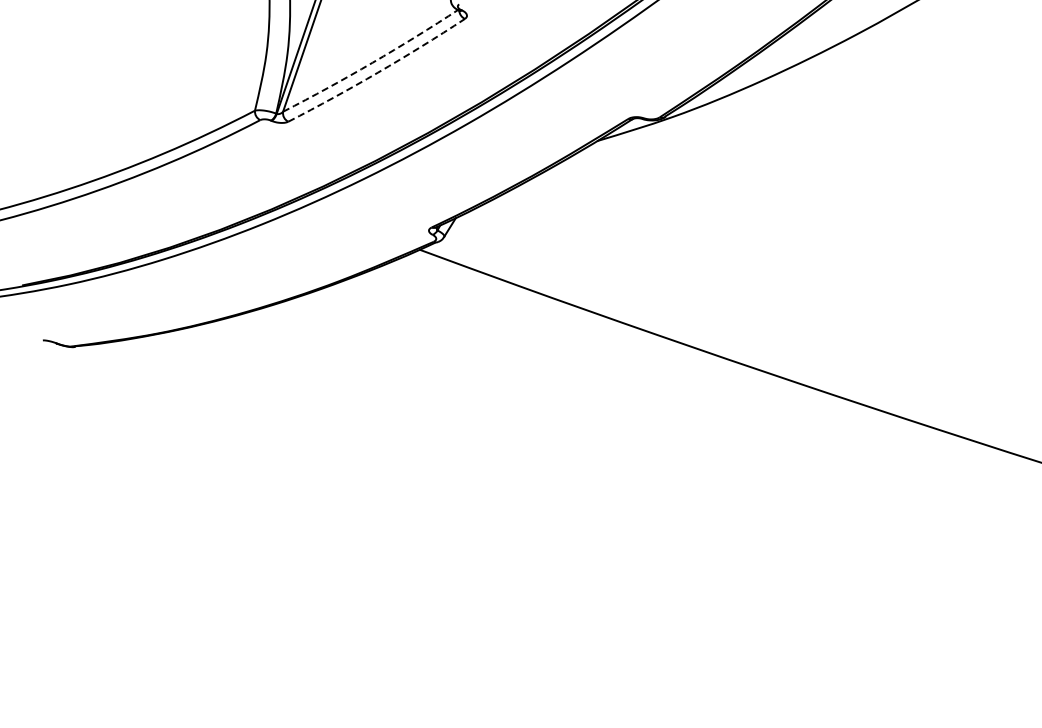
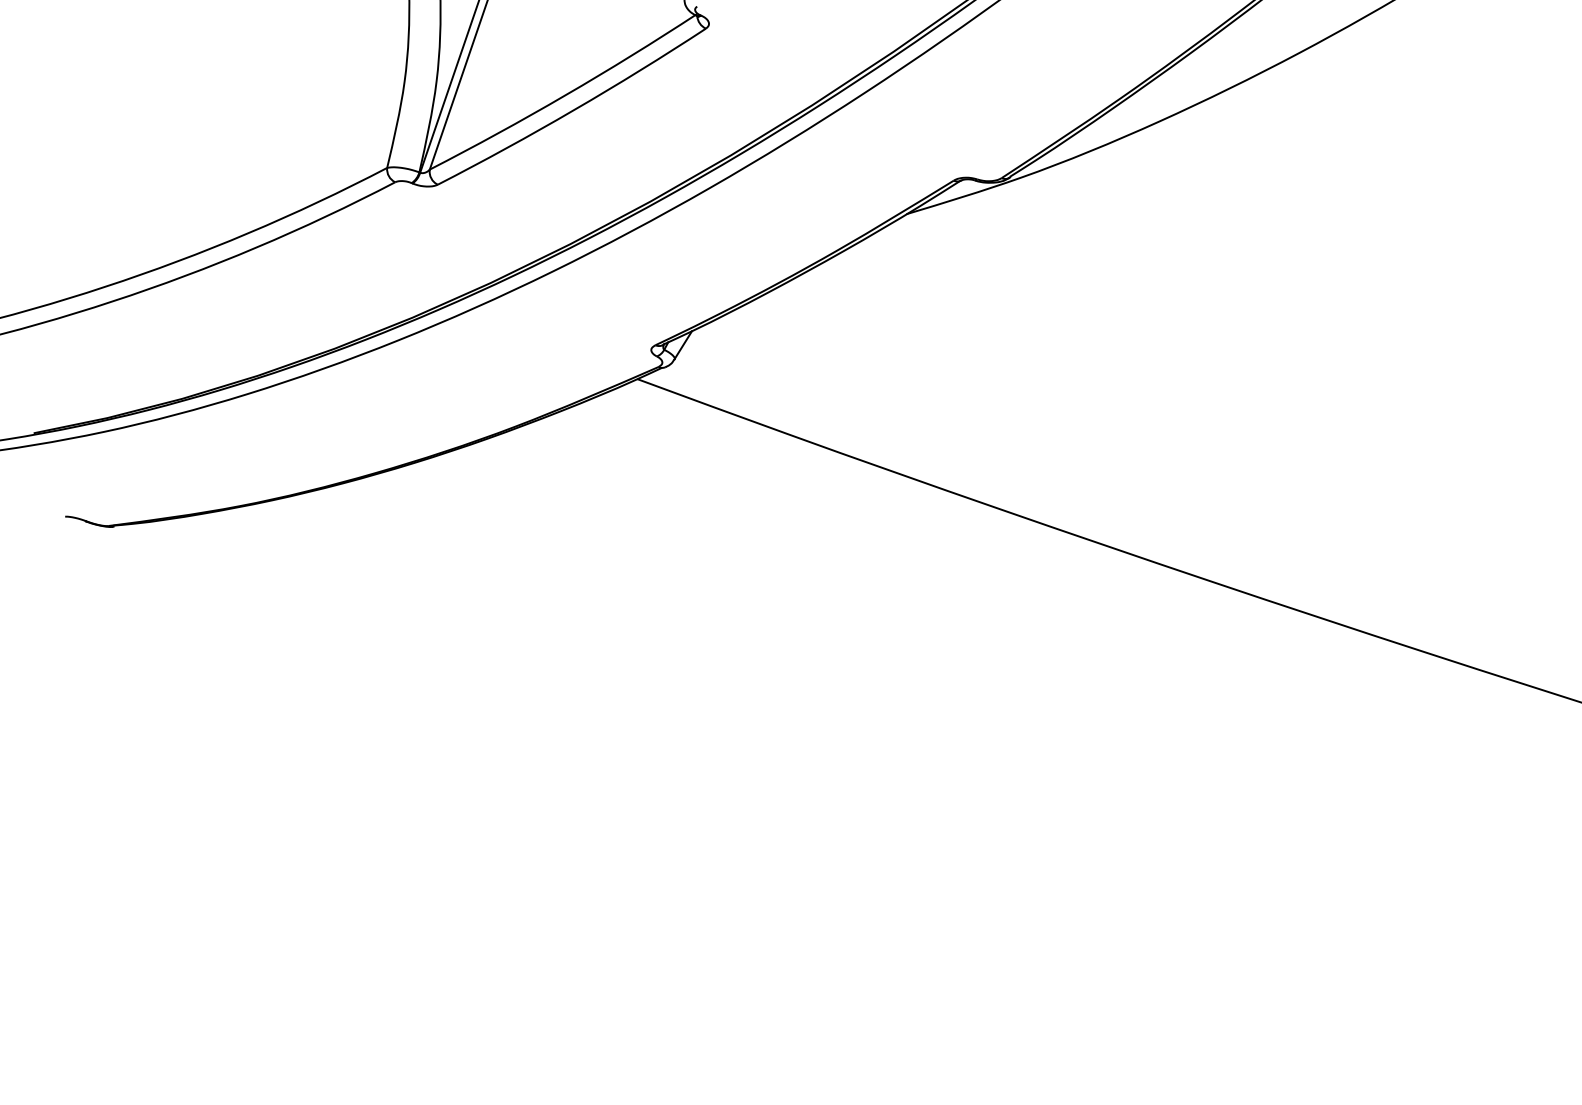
arc: (372, 62) -> (565, 94), dashed -> solid
arc: (378, 72) -> (574, 109), dashed -> solid

